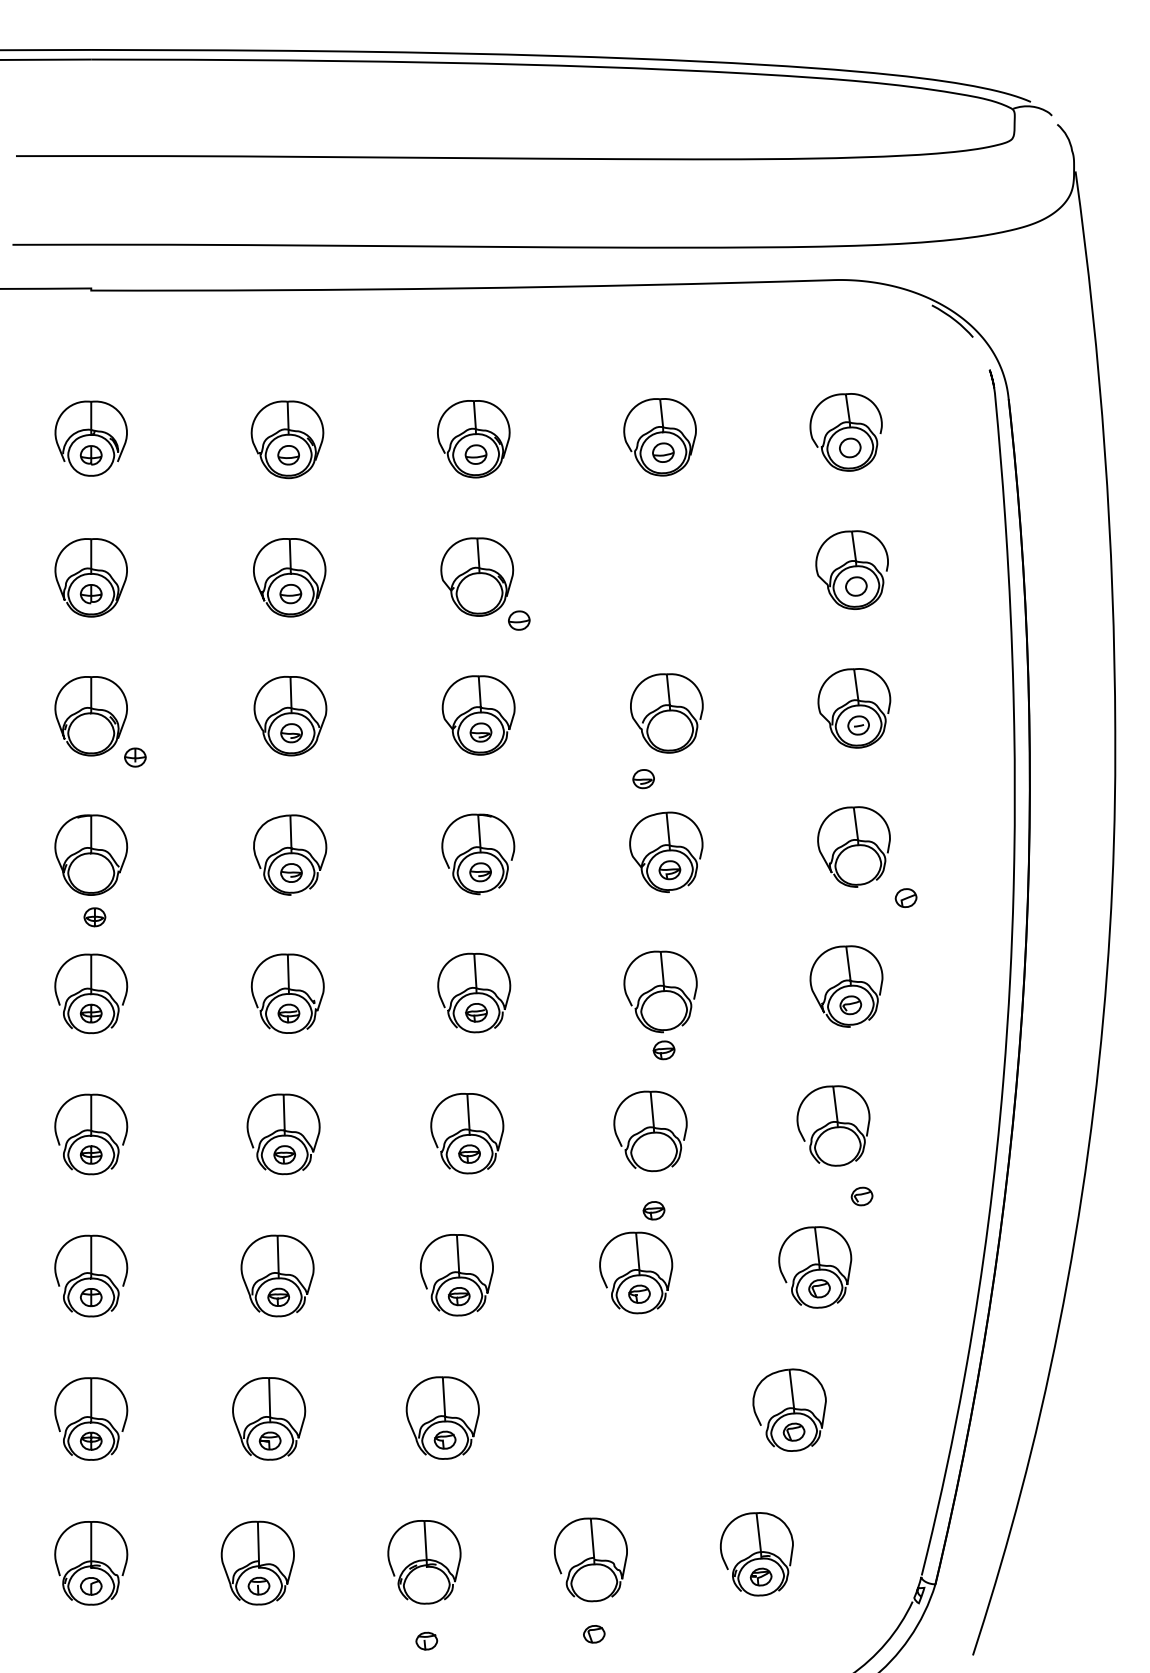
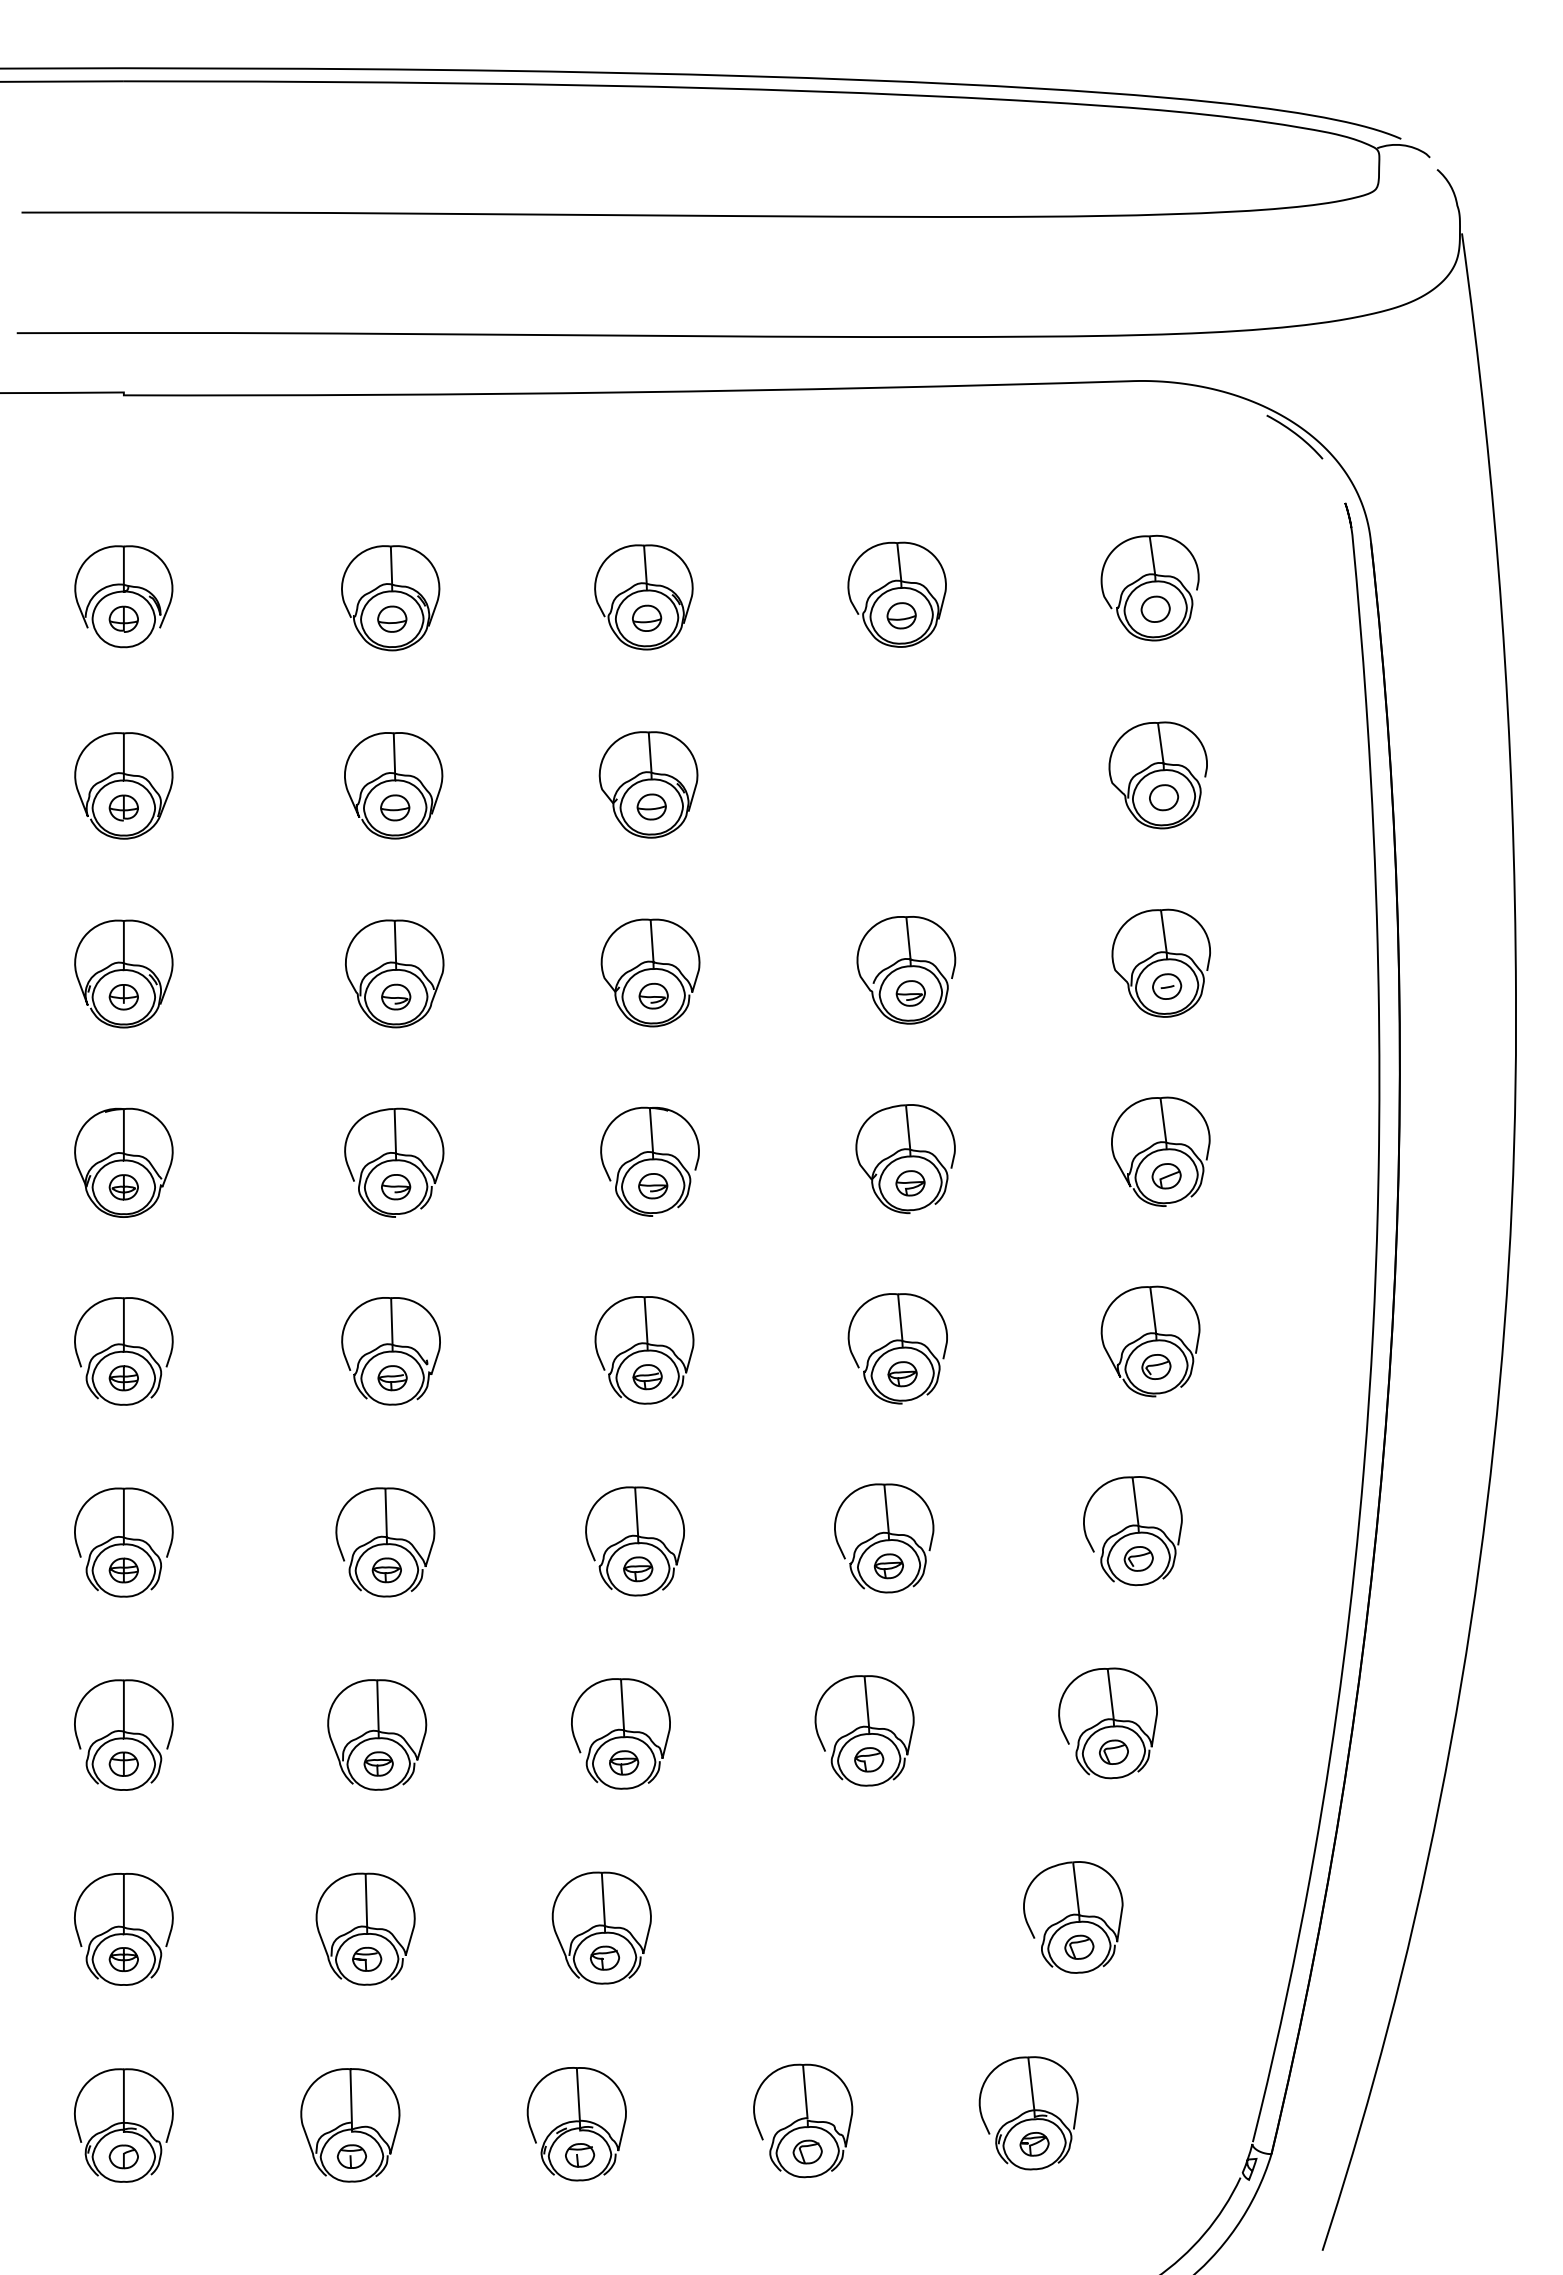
part: (519, 620) -> (651, 806), moved
part: (135, 757) -> (123, 997), moved
part: (643, 779) -> (910, 993), moved
part: (906, 898) -> (1166, 1176), moved
curve: (94, 917) -> (123, 1187), moved
part: (664, 1050) -> (902, 1374), moved
part: (861, 1196) -> (1138, 1558), moved
part: (653, 1210) -> (888, 1566), moved
part: (594, 1633) -> (807, 2151), moved
part: (427, 1641) -> (580, 2155), moved

